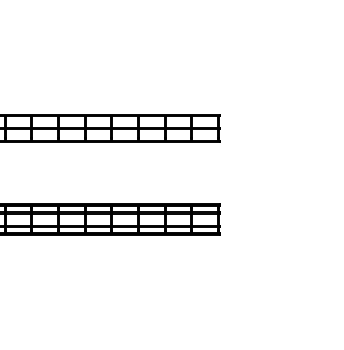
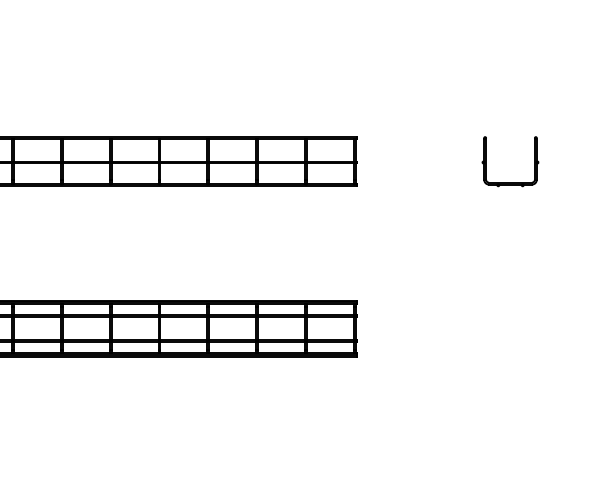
part: (303, 139) -> (510, 181), added

